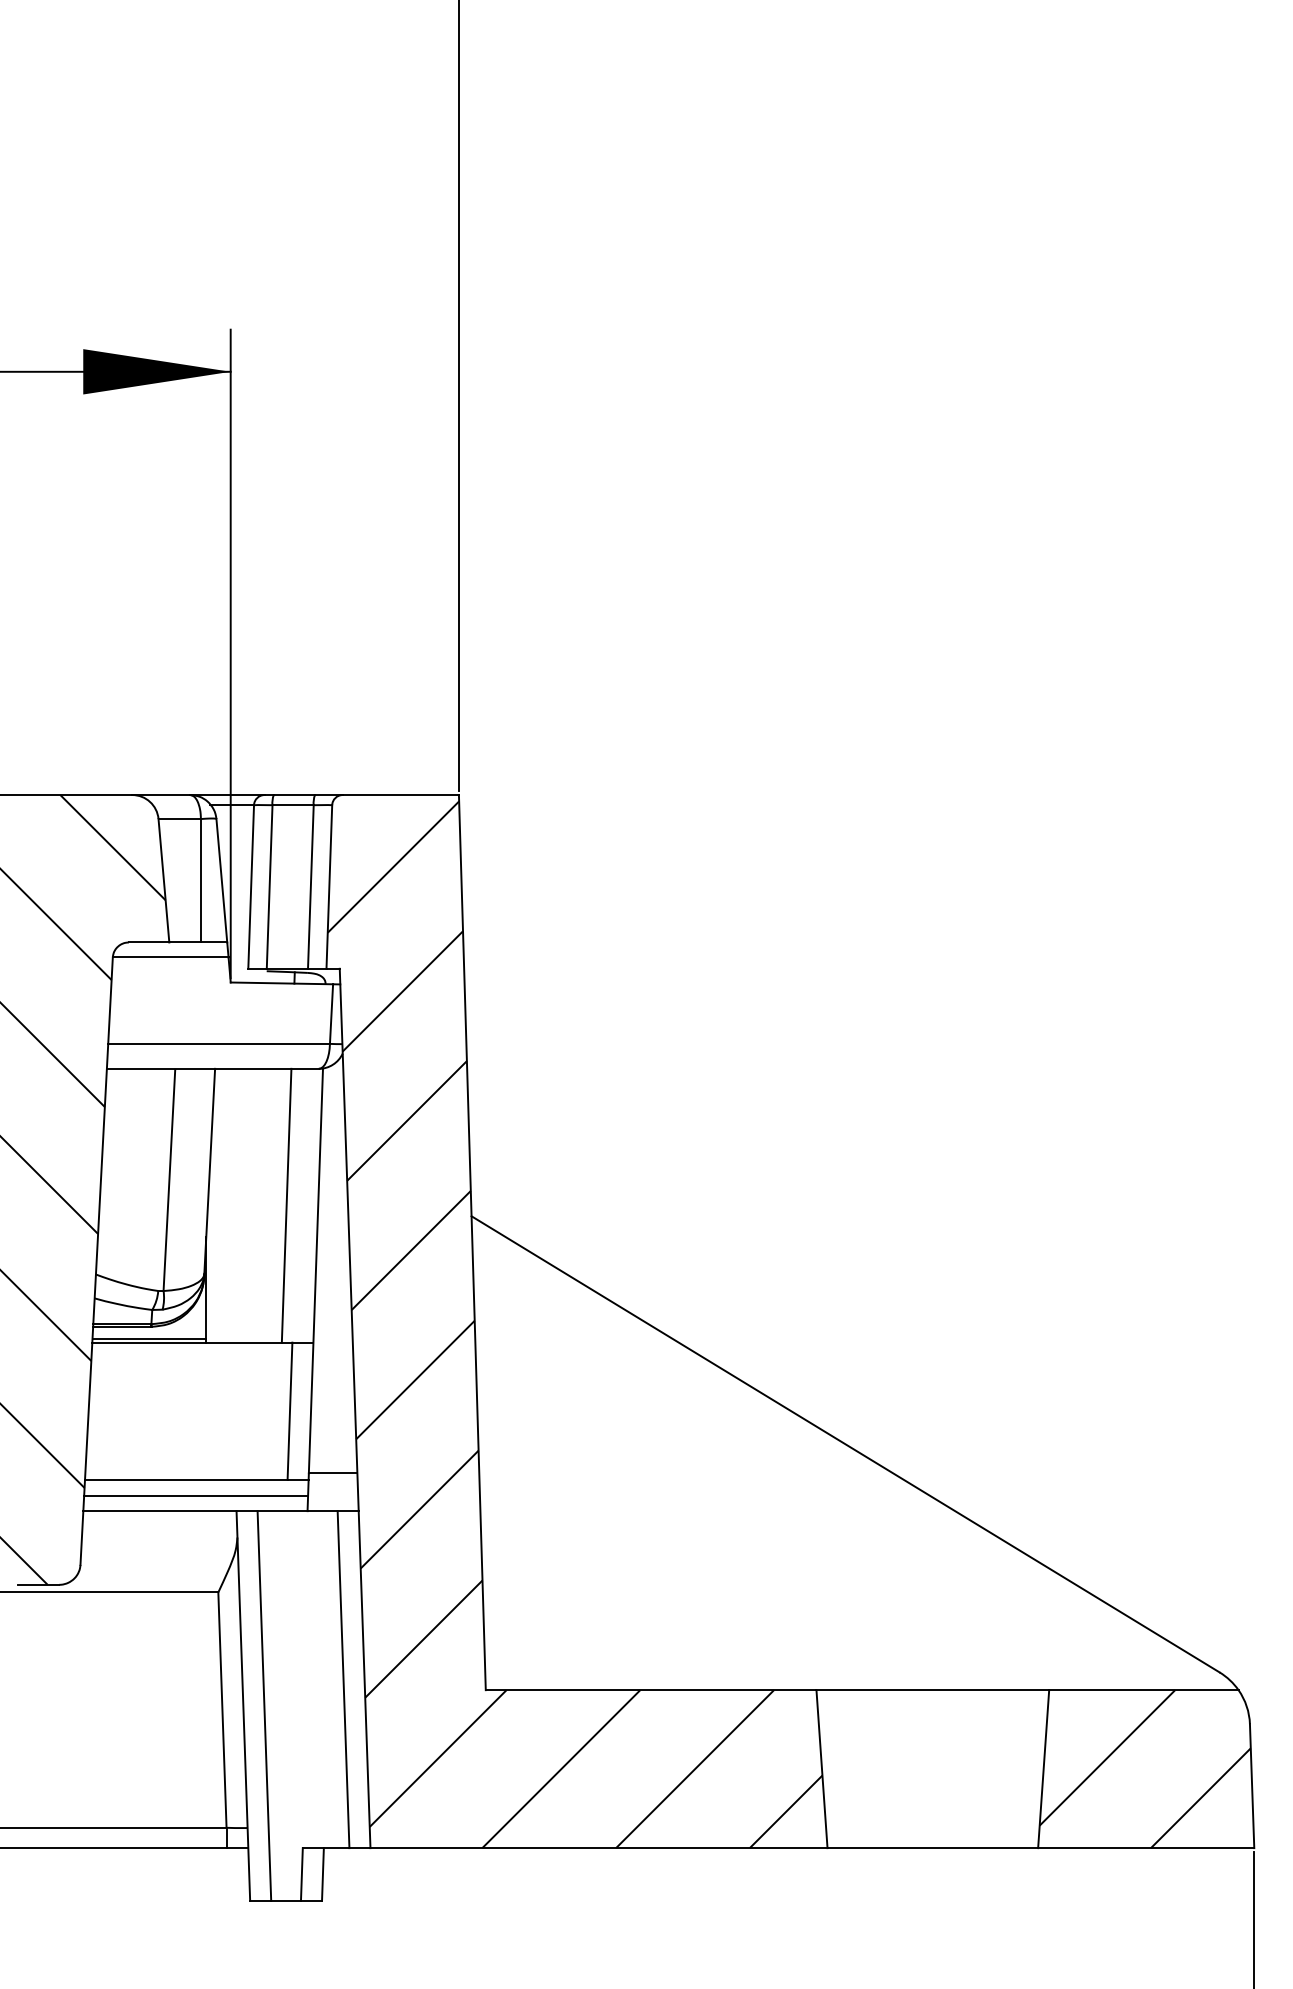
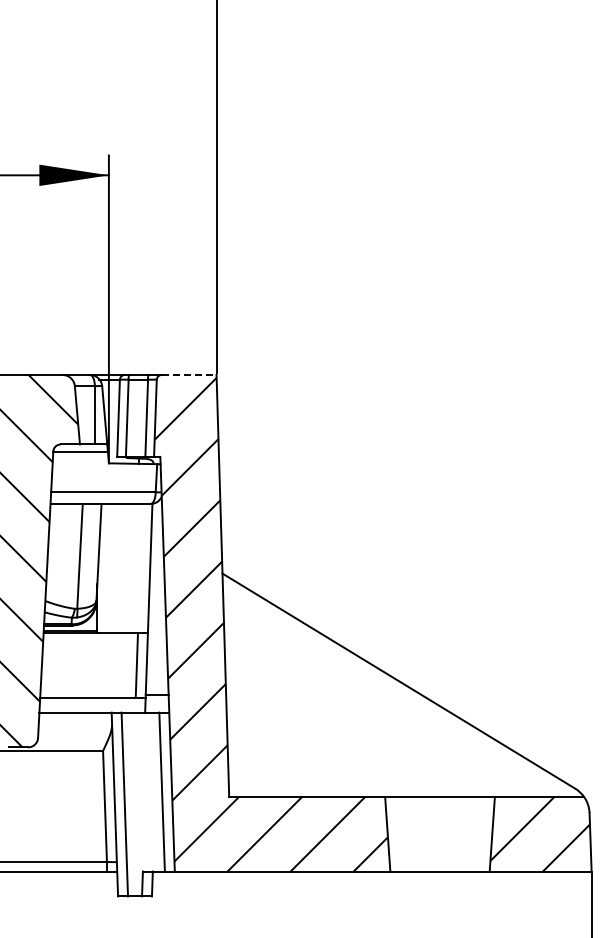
line: (401, 794) -> (189, 374), solid -> dashed
line: (287, 1205) -> (135, 568), removed
line: (195, 1495) -> (92, 705), removed

